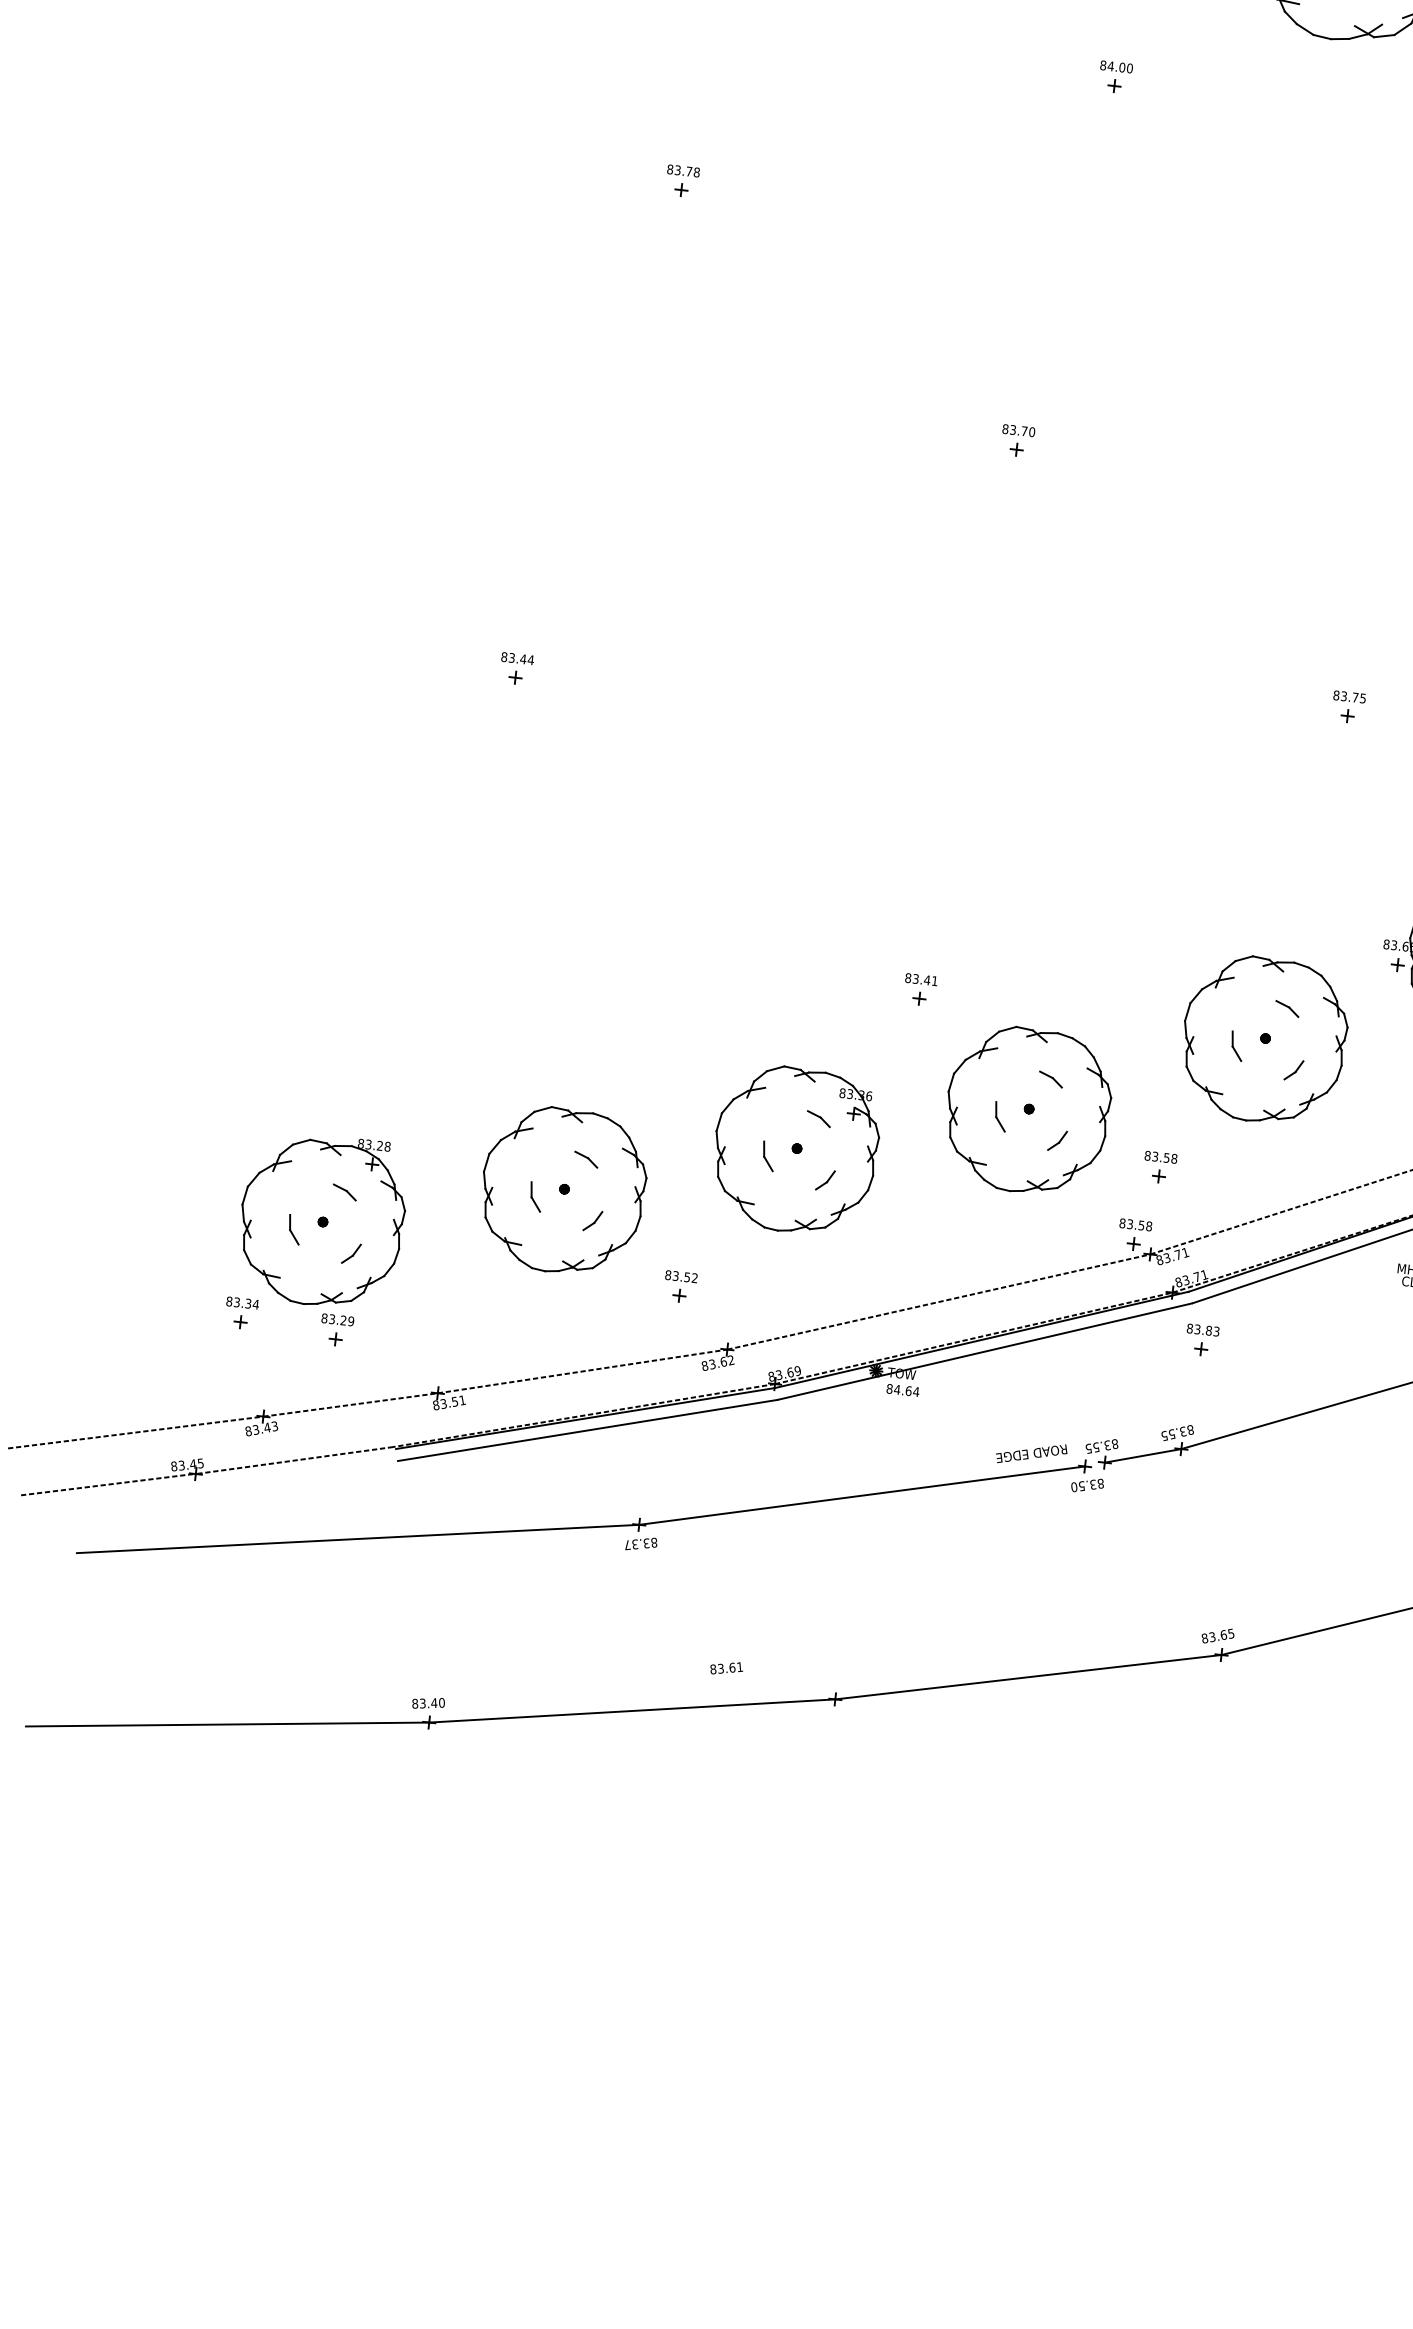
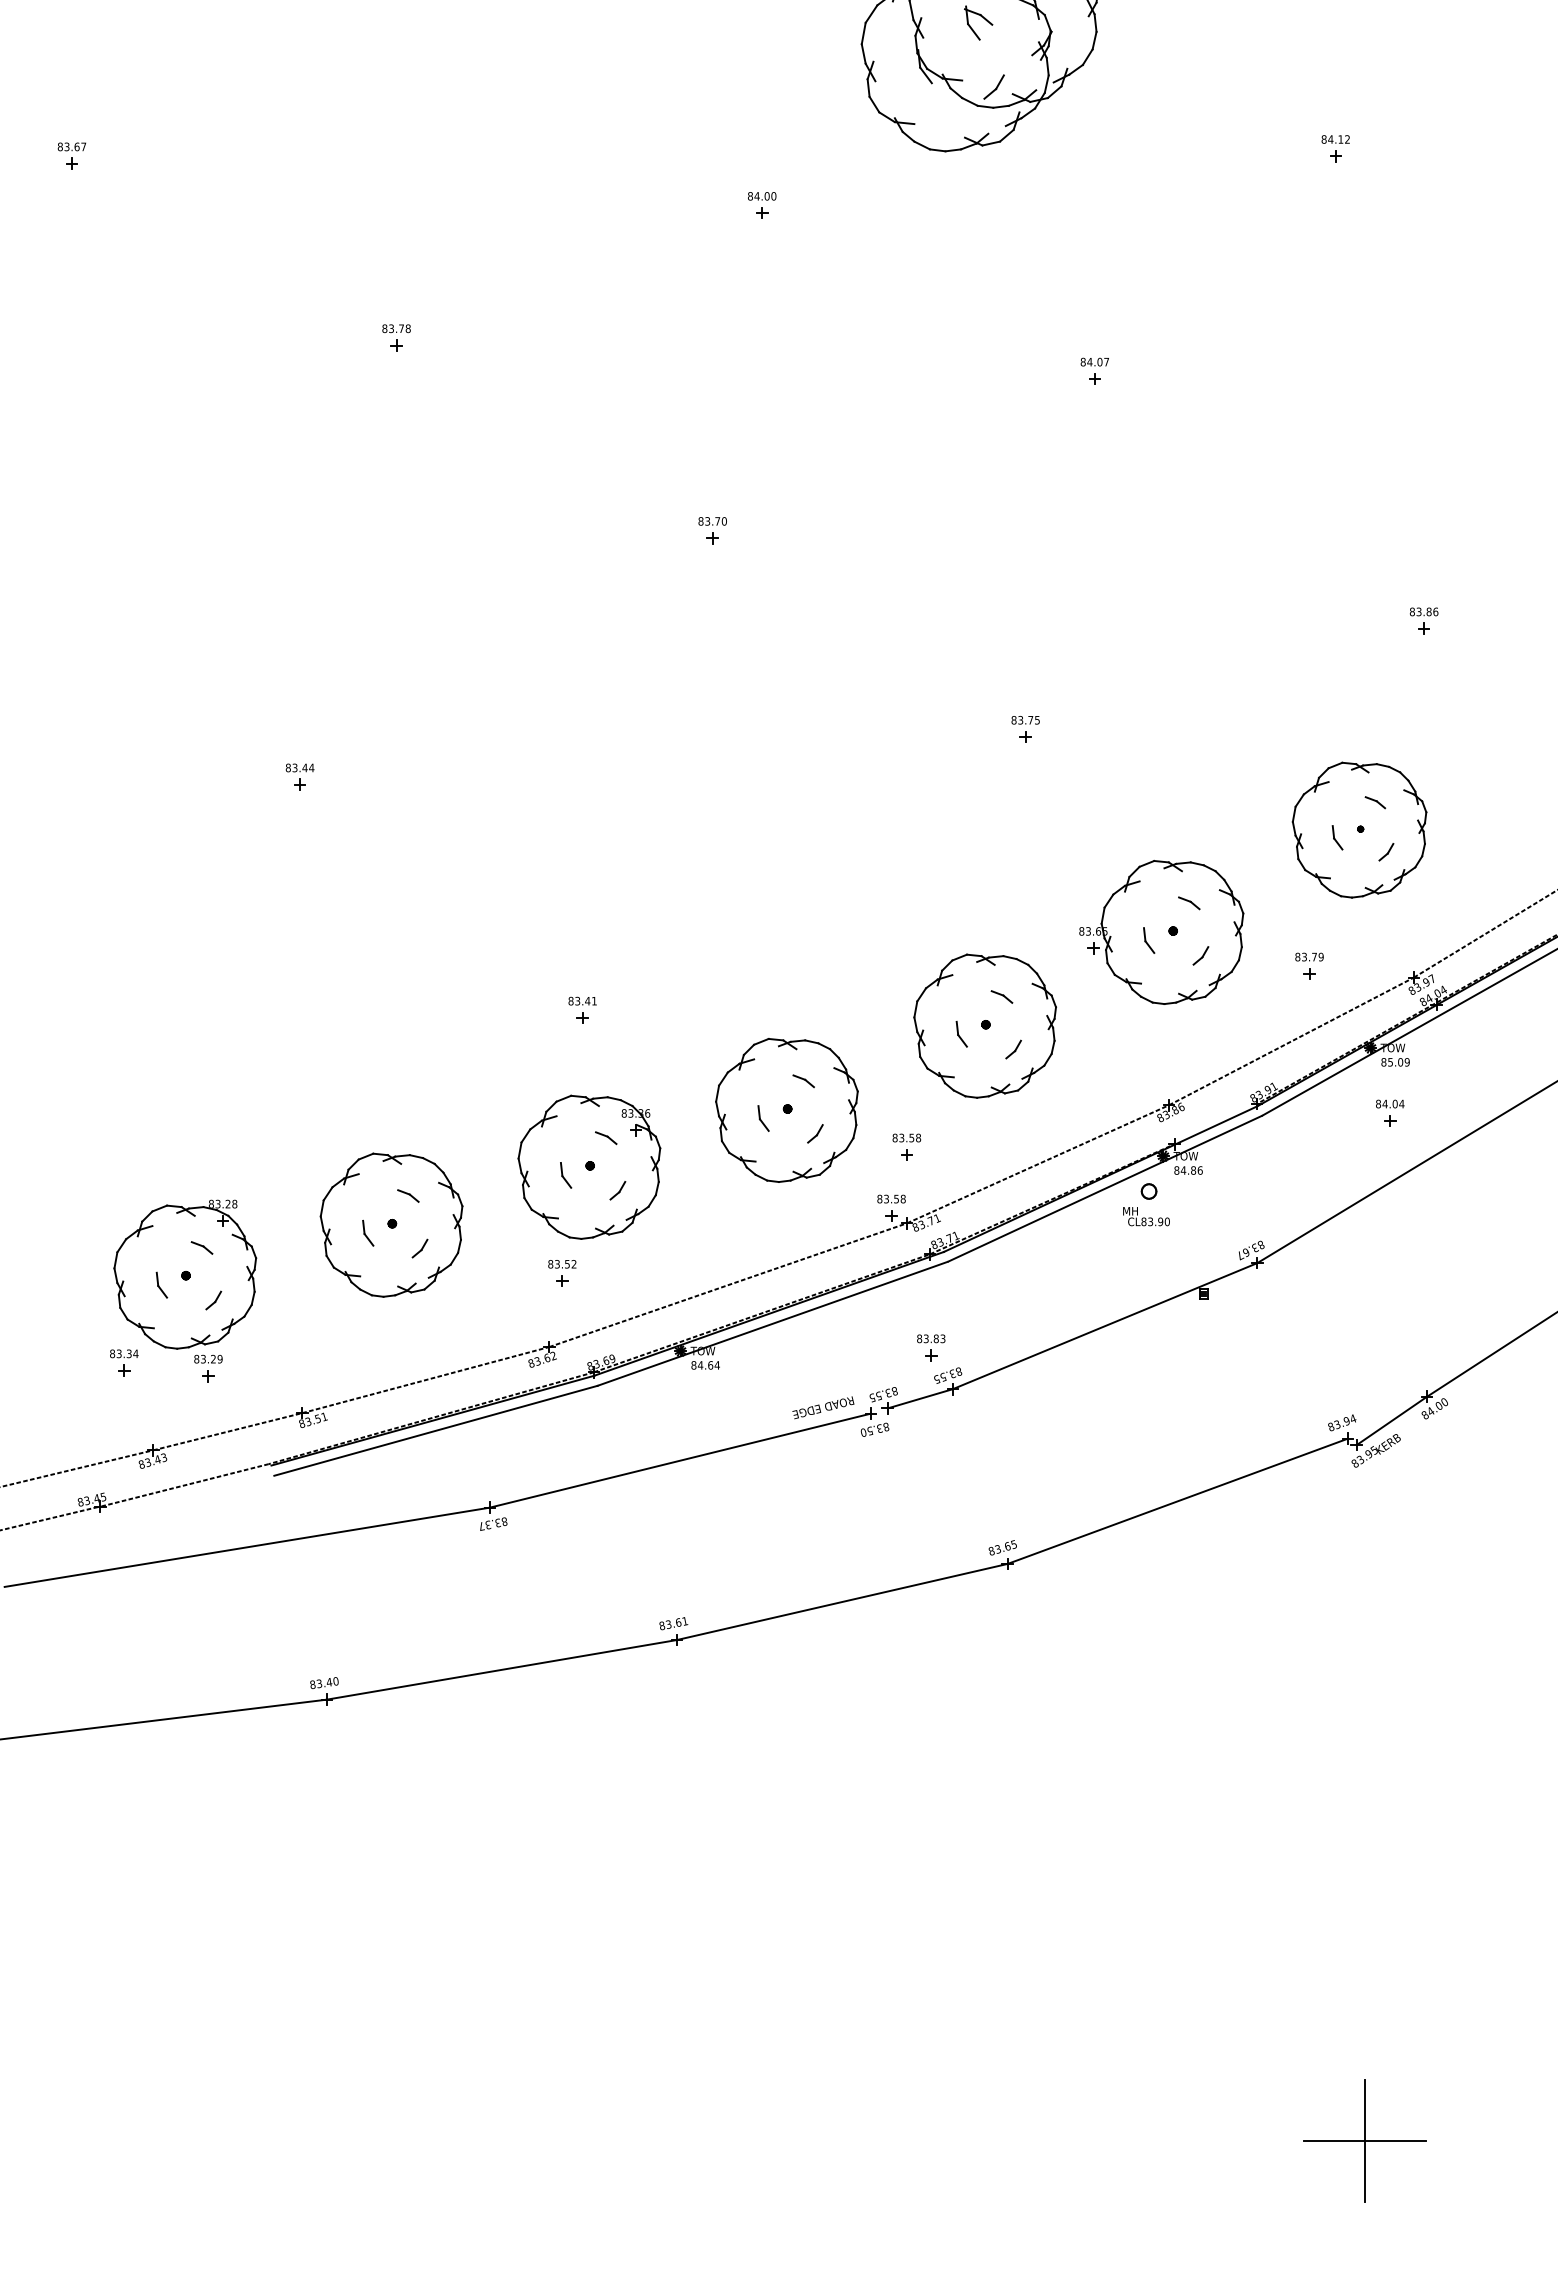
part: (920, 989) -> (582, 1009), moved
part: (680, 1287) -> (562, 1273), moved
part: (1202, 1340) -> (931, 1347), moved
text: (726, 1668) -> (673, 1623), moved

